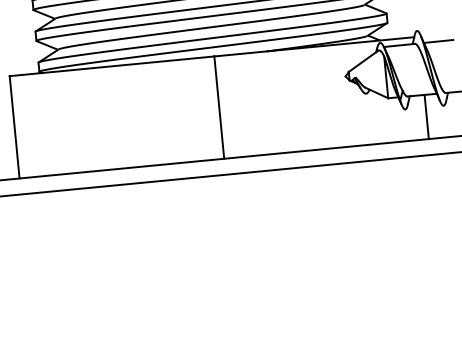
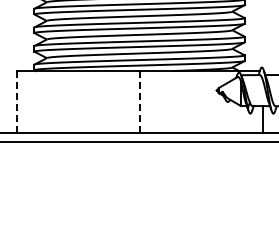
line: (219, 107) -> (139, 101), solid -> dashed
line: (14, 126) -> (16, 101), solid -> dashed

